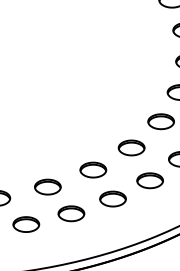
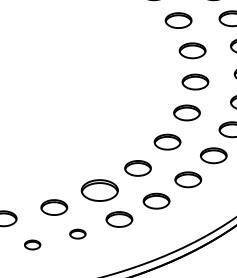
part: (93, 170) -> (99, 190), size x1.4
part: (71, 213) -> (77, 233), size x0.6
part: (26, 224) -> (32, 244), size x0.6

